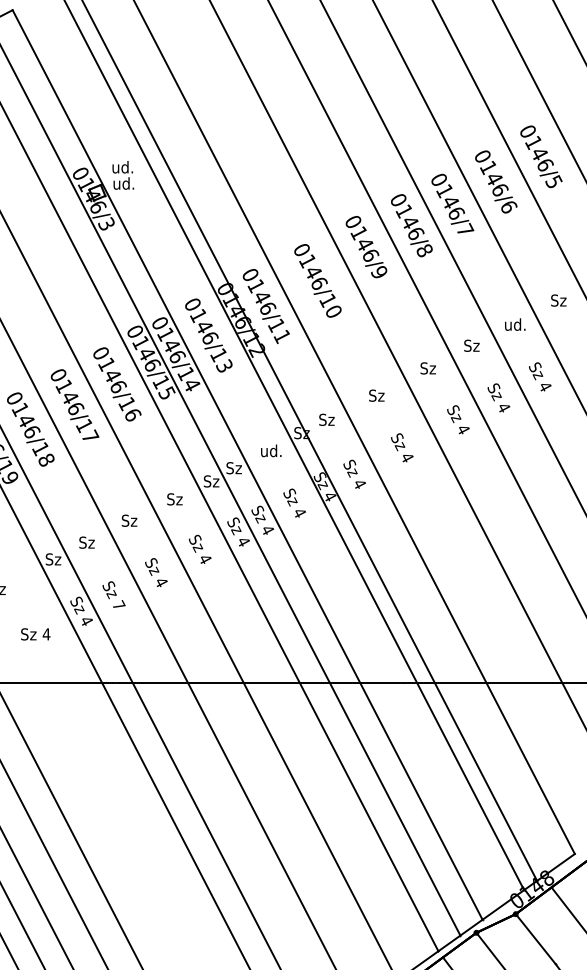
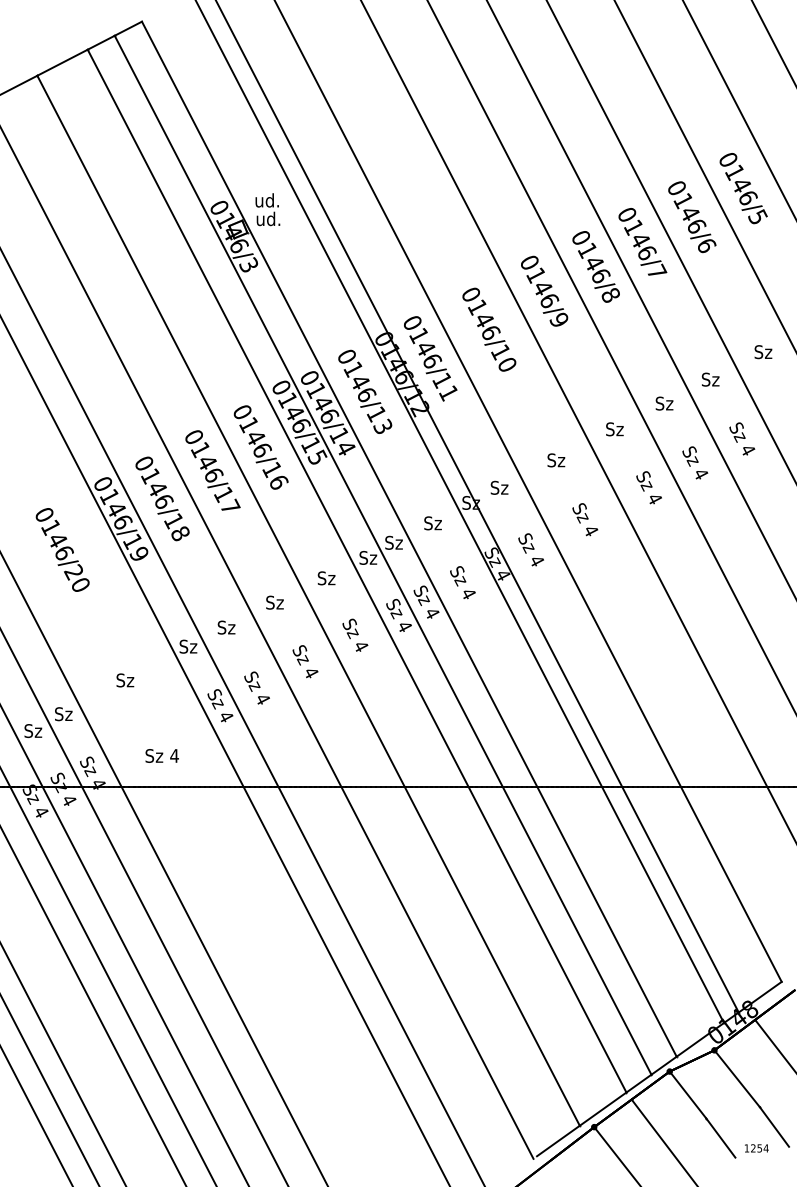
text: (514, 324) -> (713, 379), ud. -> Sz
text: (270, 451) -> (435, 523), ud. -> Sz
text: (119, 604) -> (263, 698), 7 -> 4
text: (35, 633) -> (161, 755), moved

